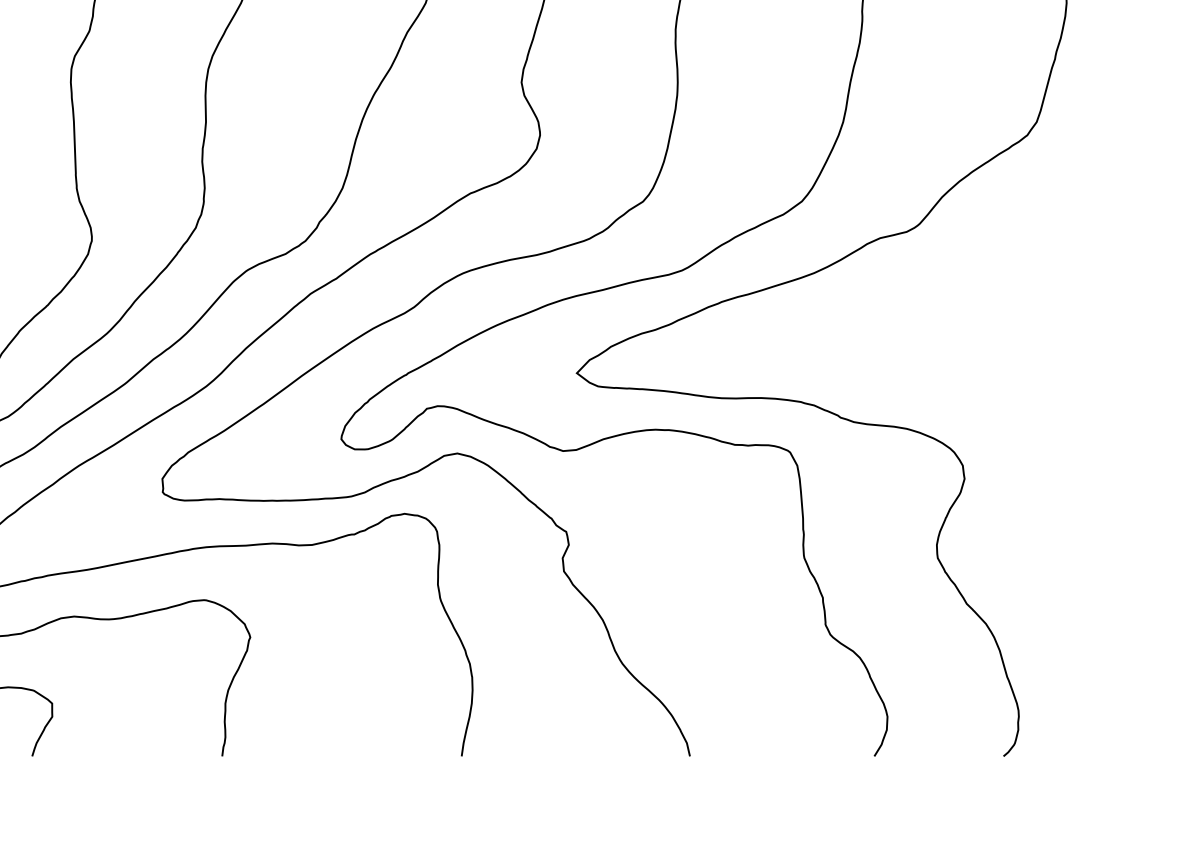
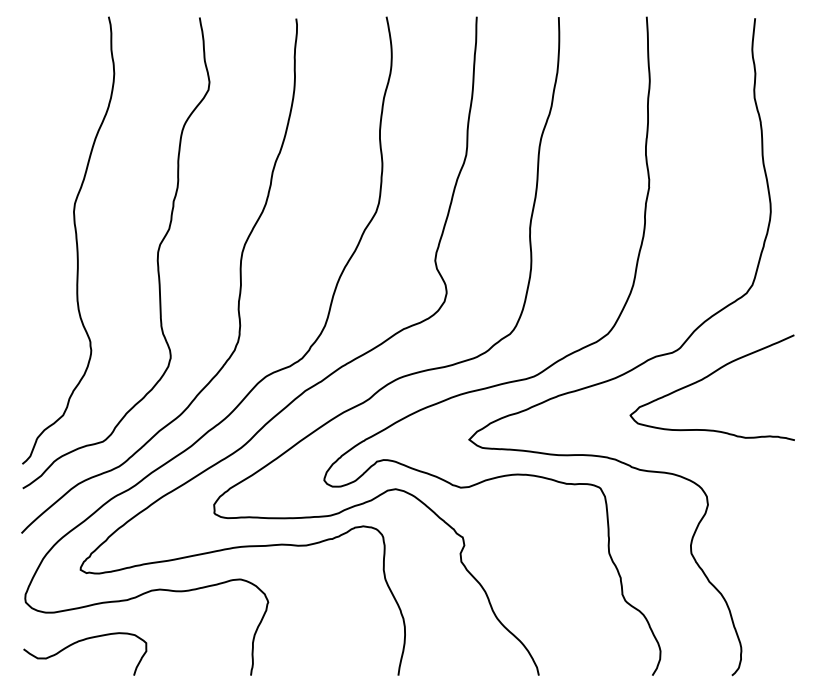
curve: (962, 273) -> (706, 378), added

